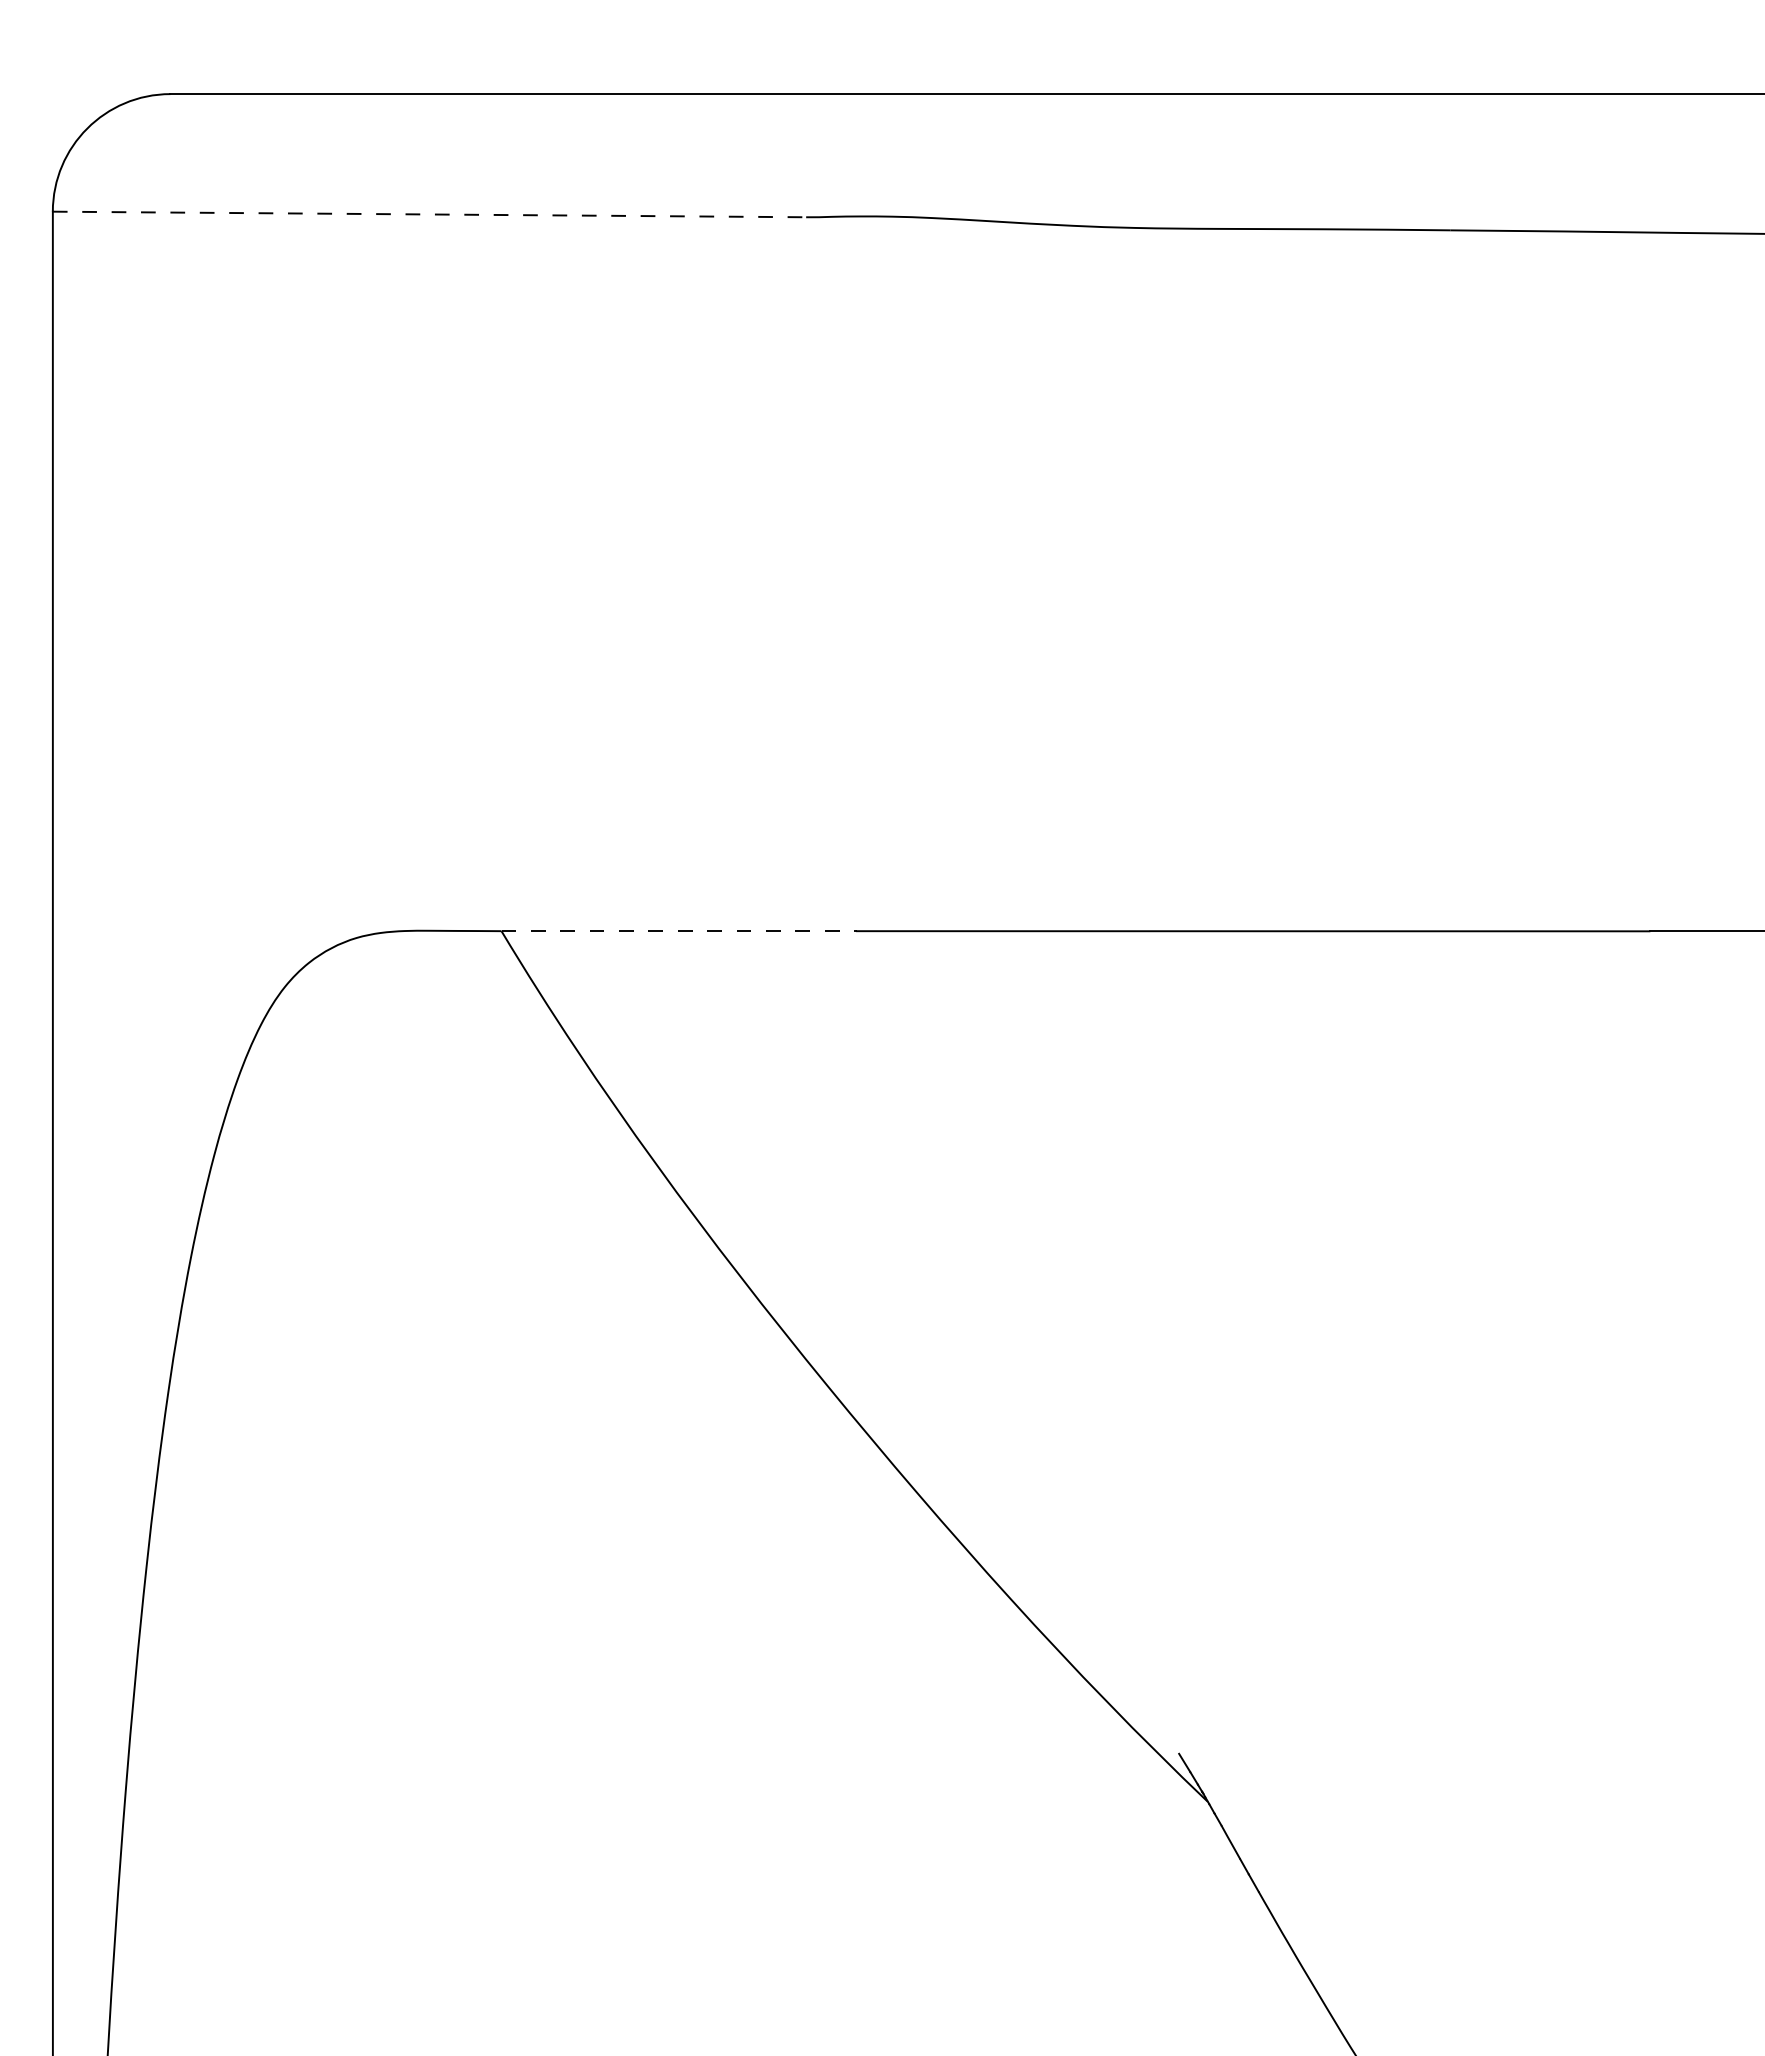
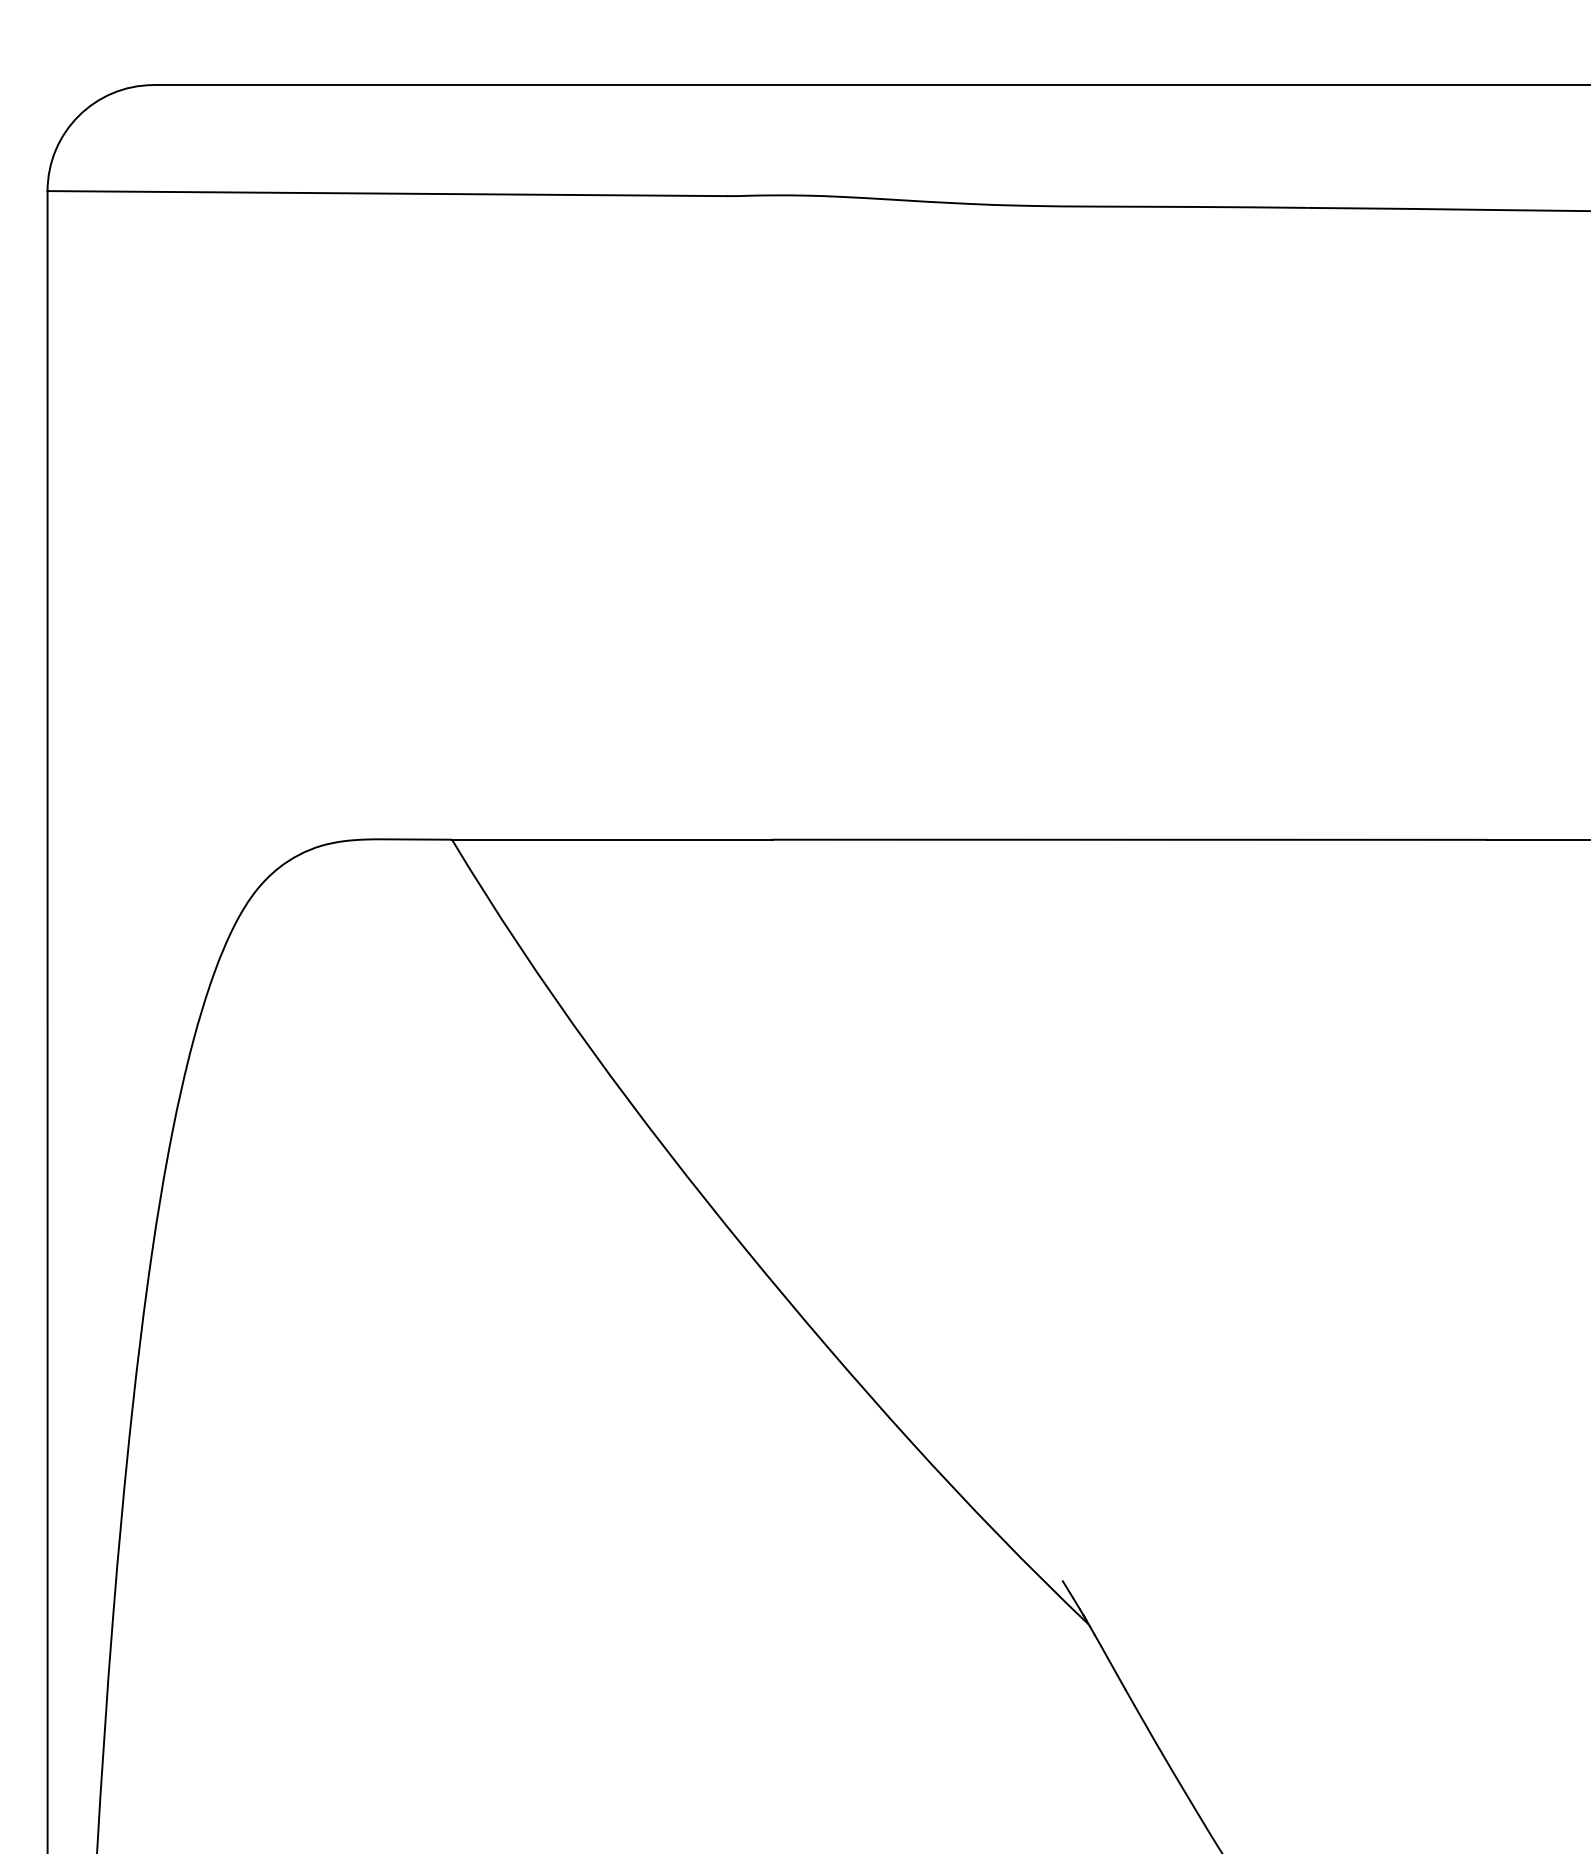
line: (429, 214) -> (387, 193), dashed -> solid
line: (679, 931) -> (612, 840), dashed -> solid

